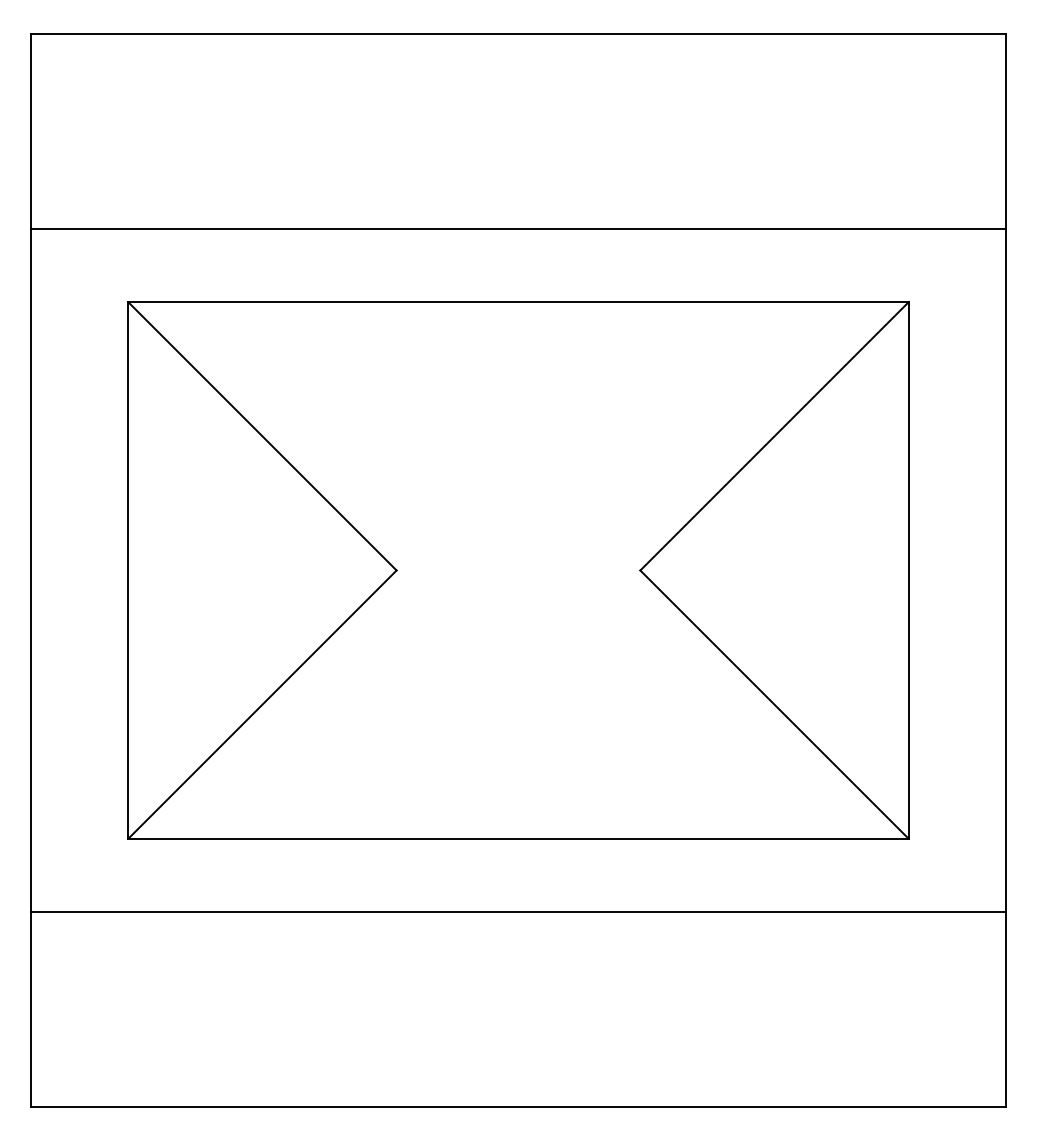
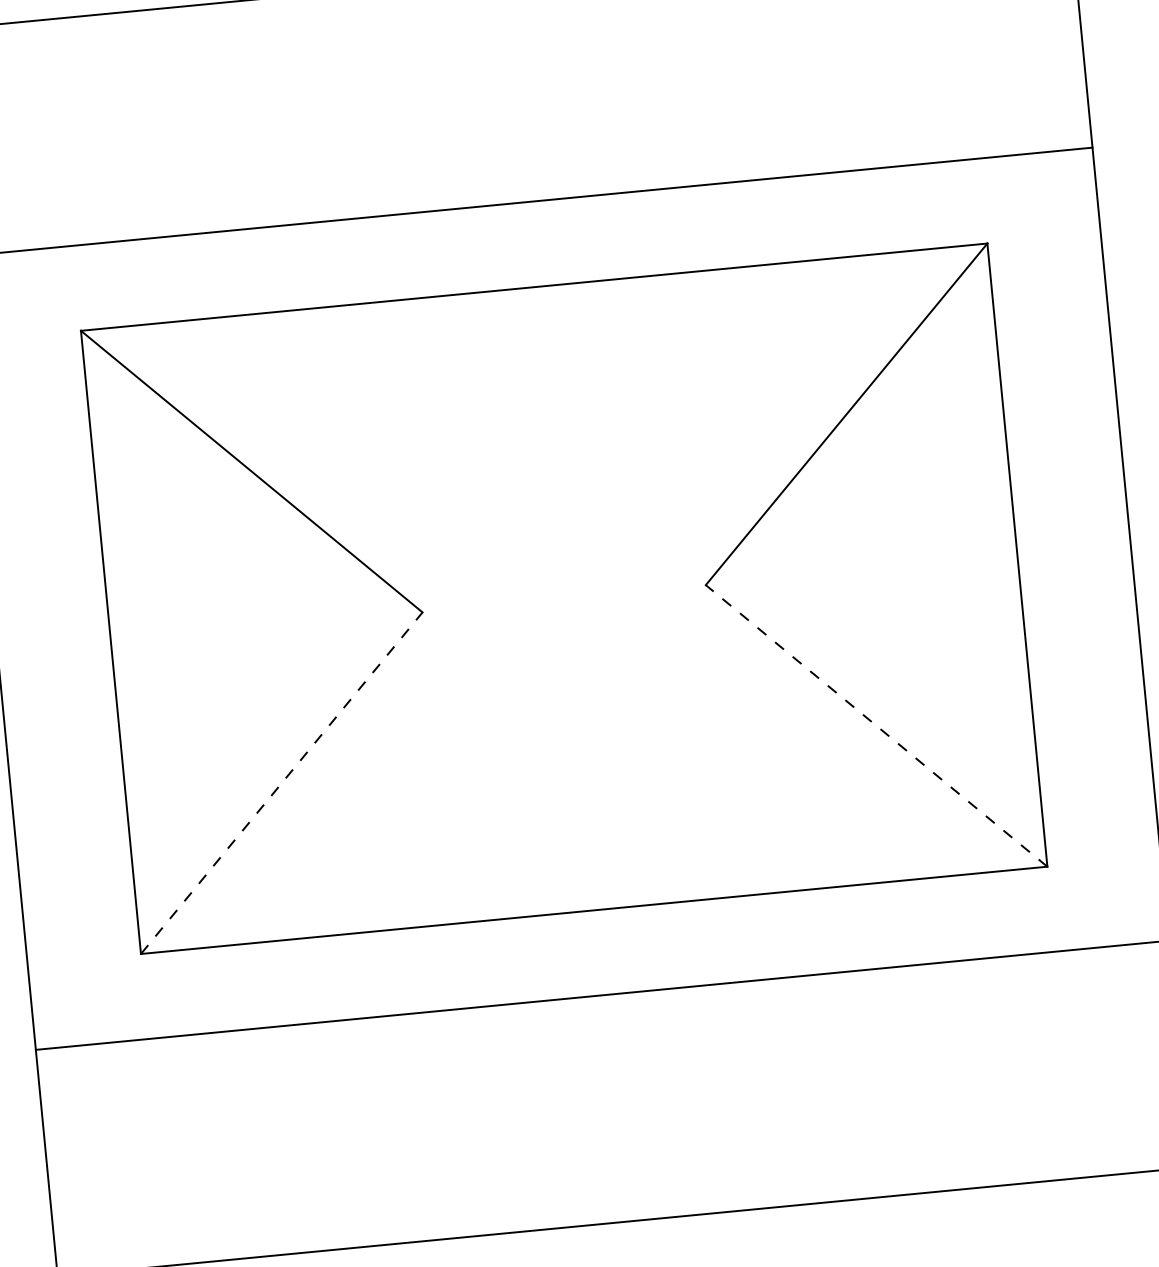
line: (262, 704) -> (281, 783), solid -> dashed
line: (774, 704) -> (876, 725), solid -> dashed

